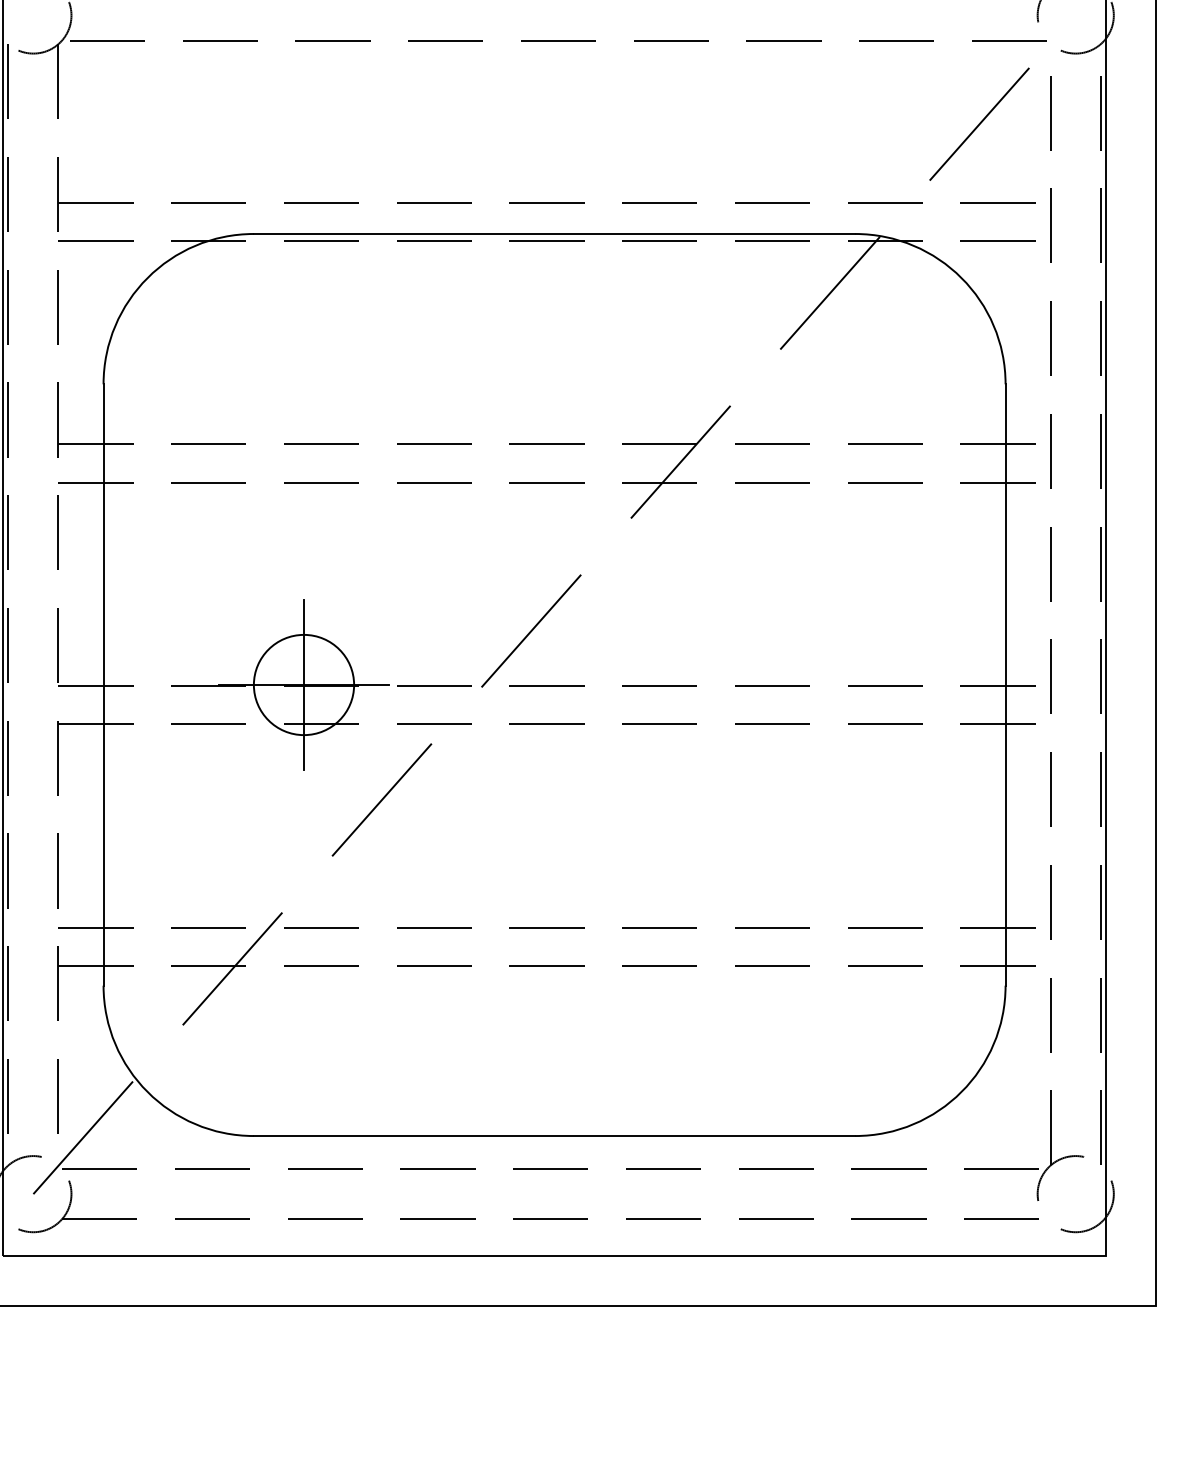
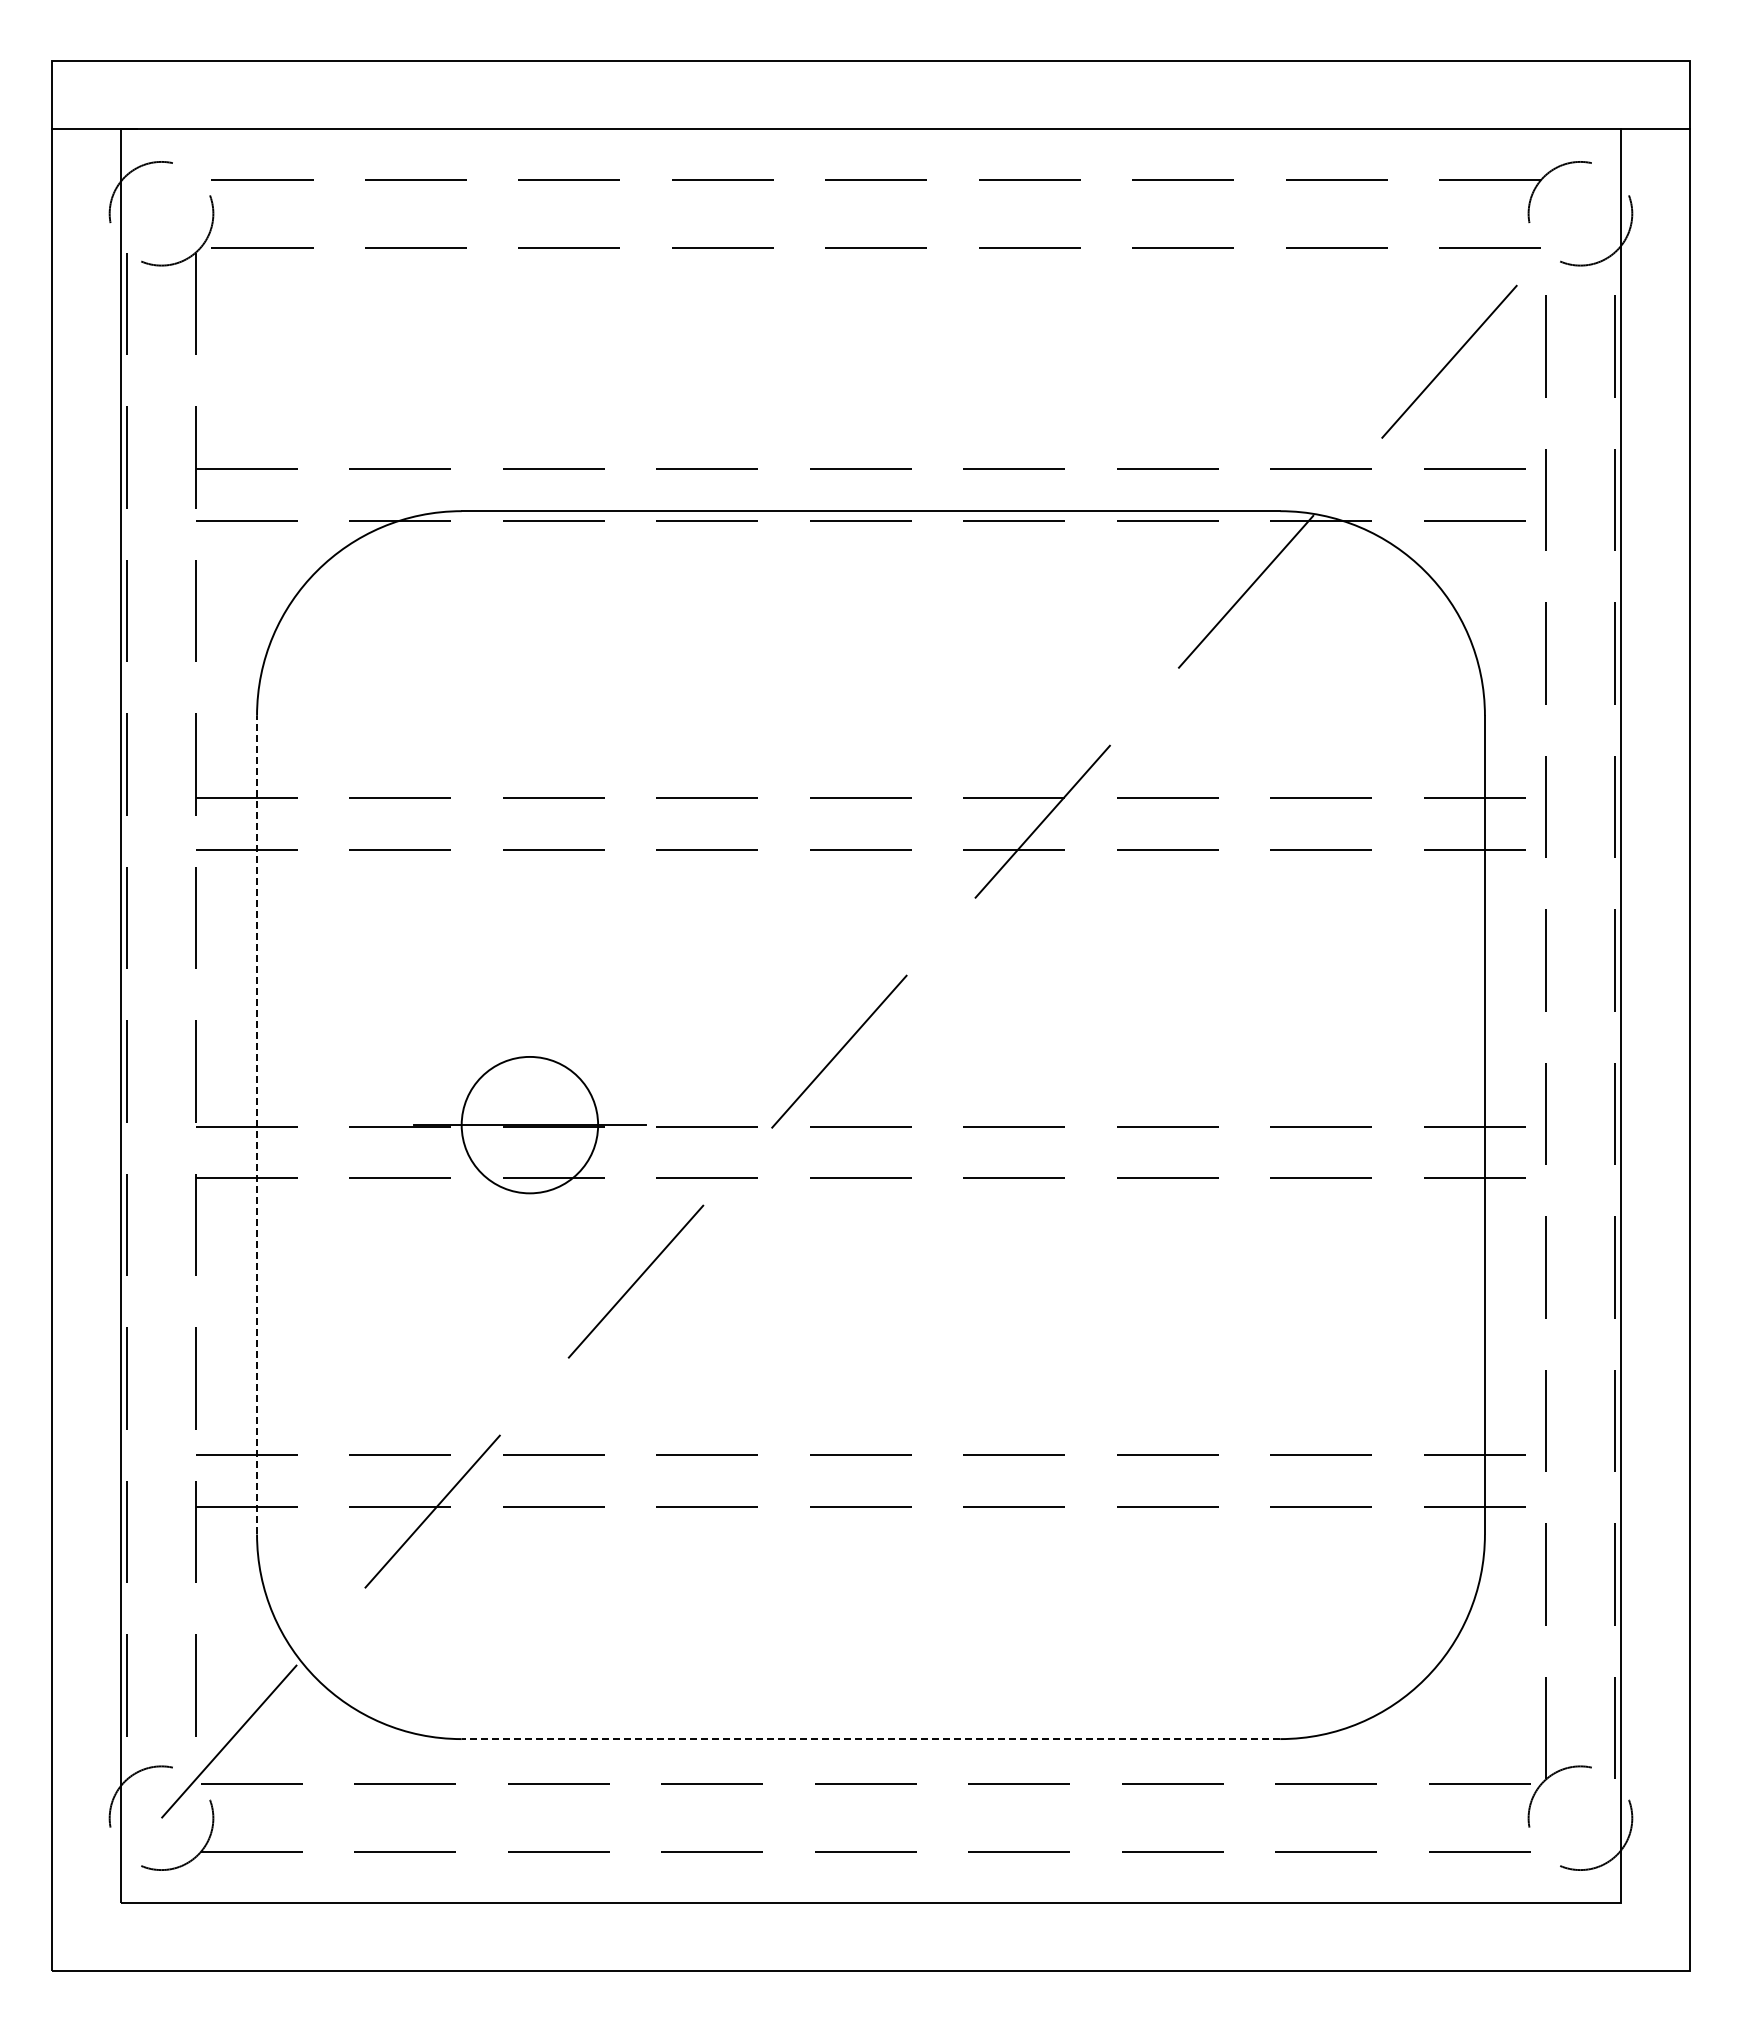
line: (103, 684) -> (257, 1124), solid -> dashed
line: (303, 684) -> (529, 1124), removed
line: (554, 1136) -> (870, 1739), solid -> dashed

